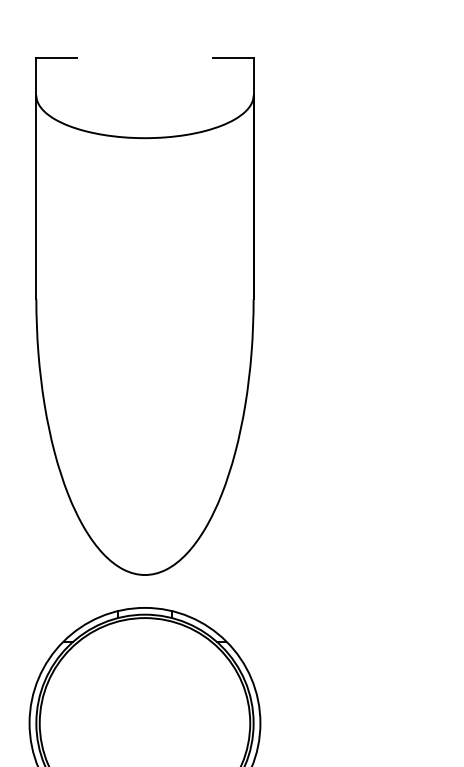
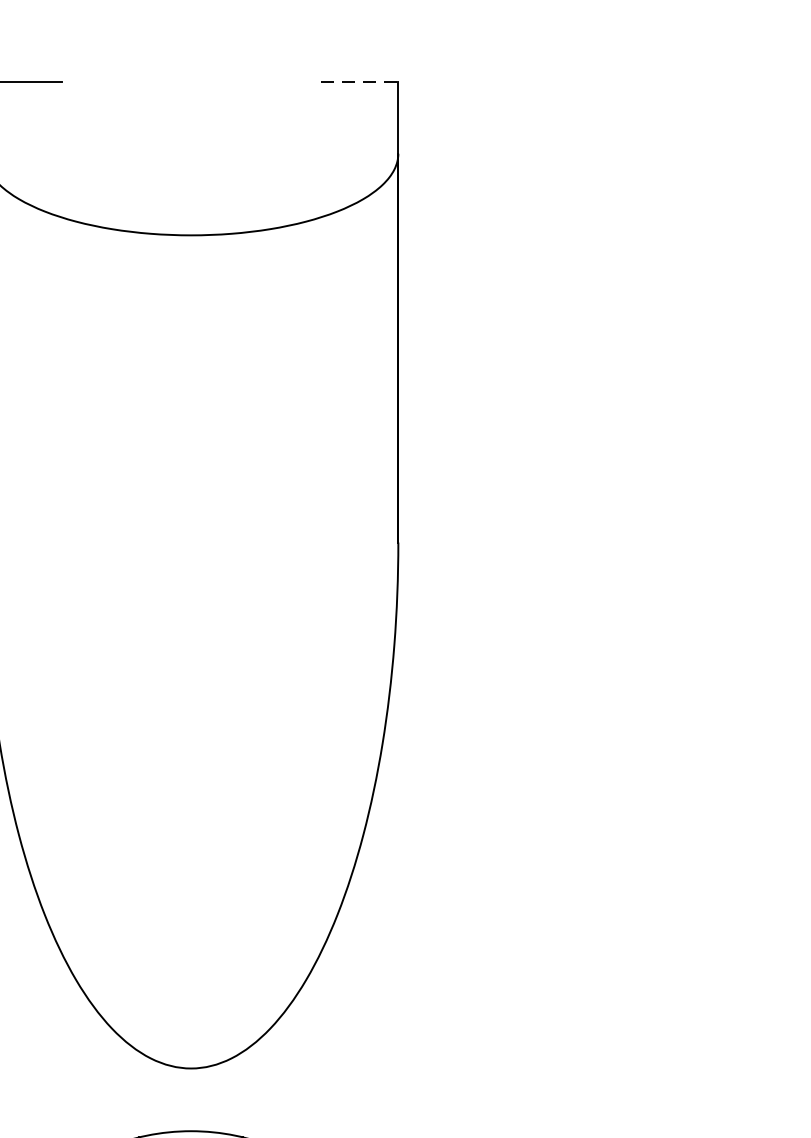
line: (233, 57) -> (359, 81), solid -> dashed

